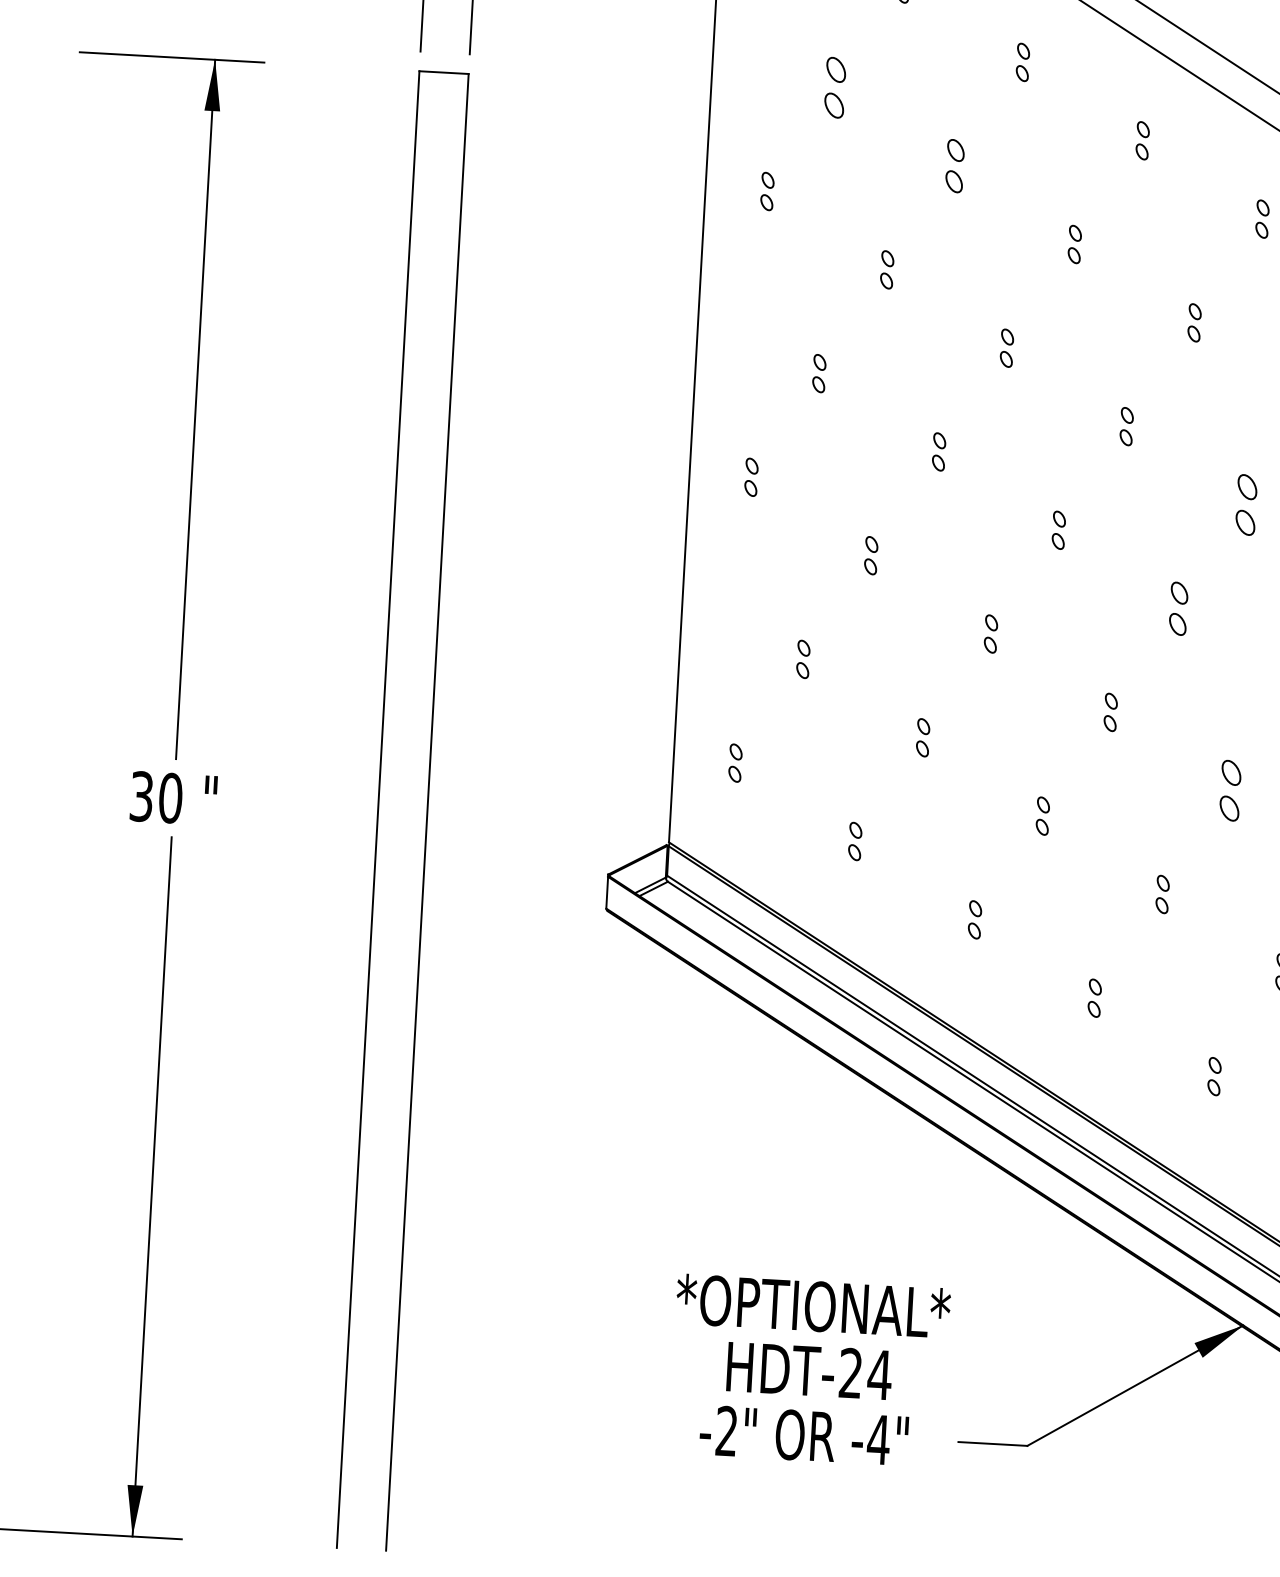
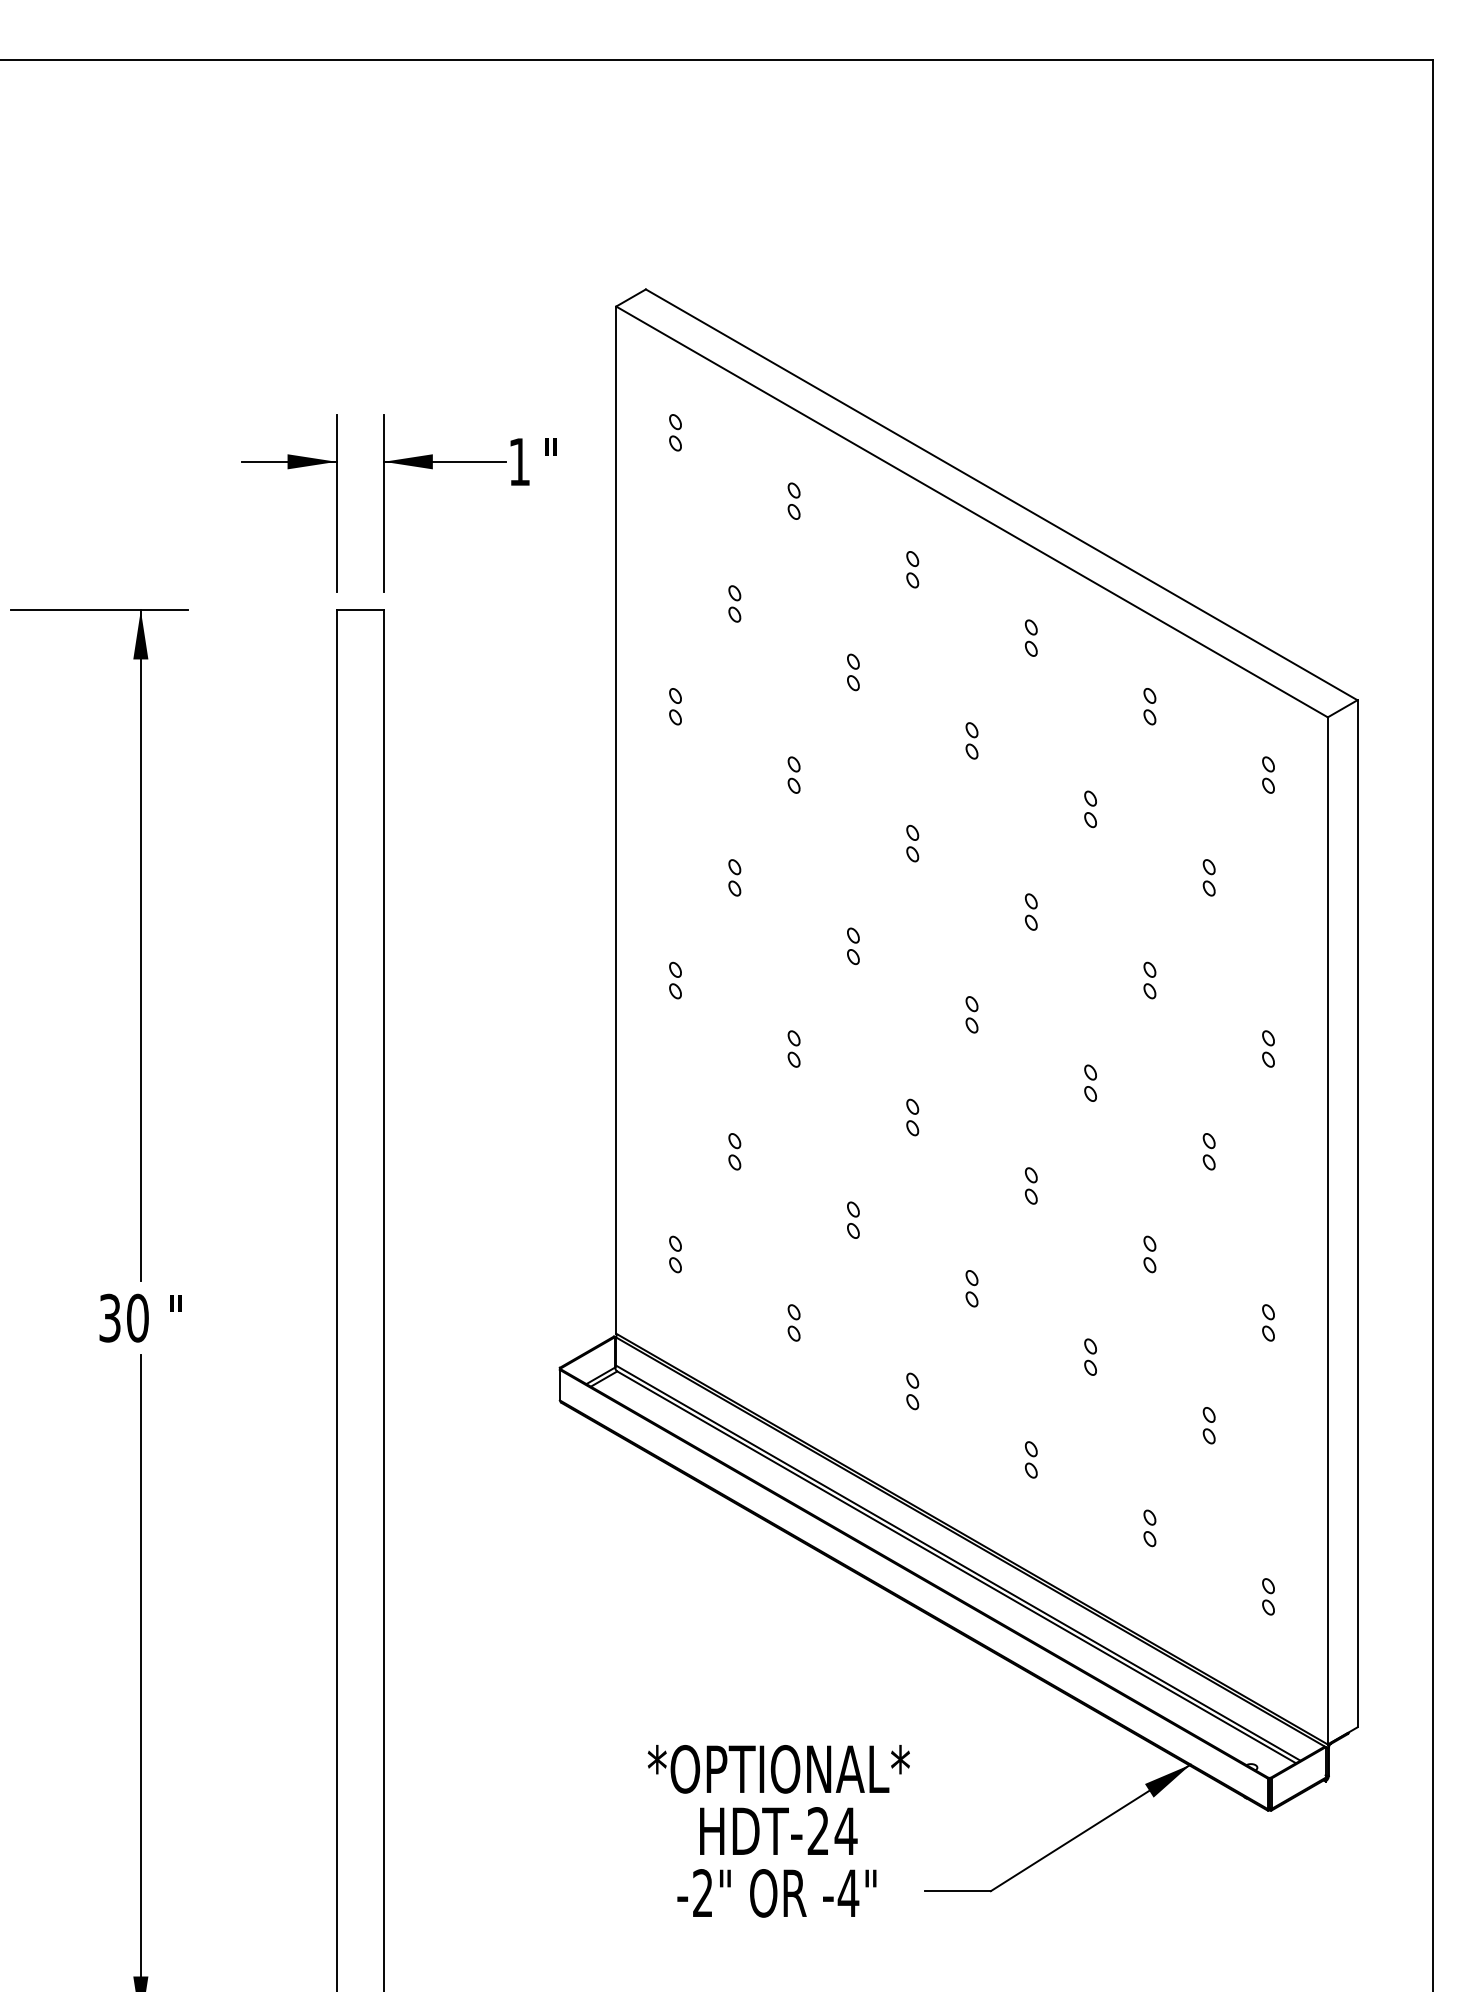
part: (835, 87) -> (734, 603), size x0.62
part: (955, 166) -> (853, 672), size x0.71
part: (1246, 504) -> (1149, 980), size x0.62
part: (1178, 607) -> (1090, 1082), size x0.71
part: (1230, 790) -> (1149, 1254), size x0.62

